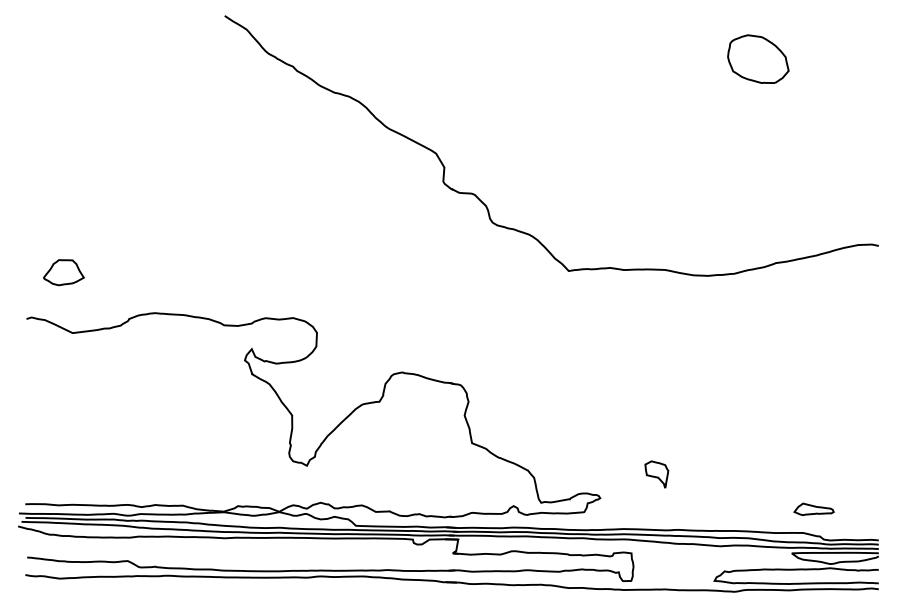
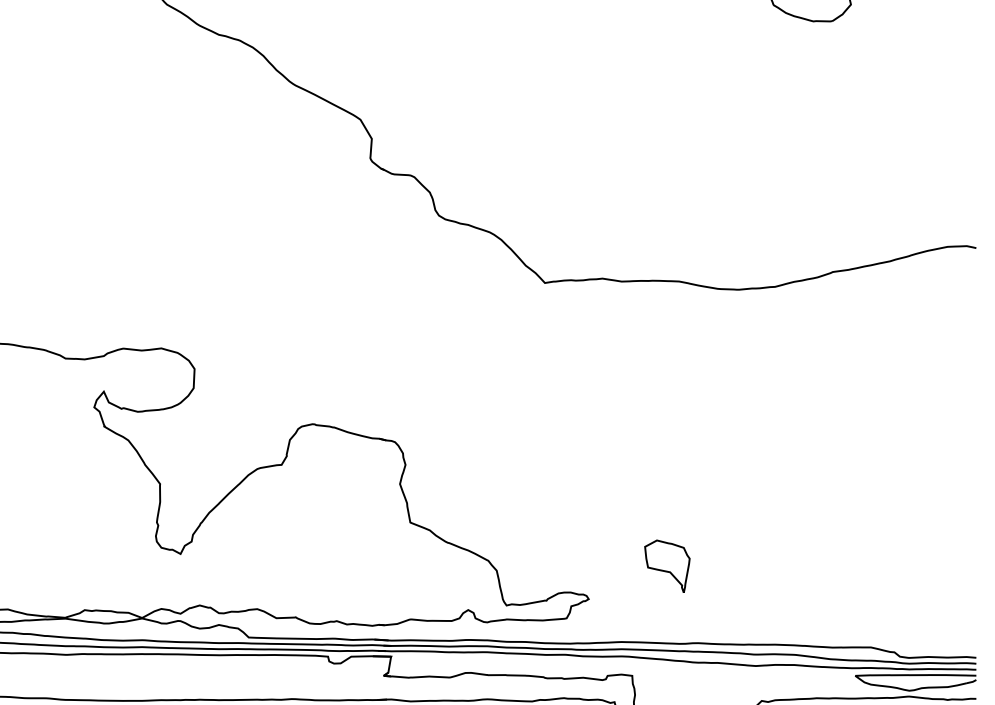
part: (656, 474) -> (667, 566), size x1.4
part: (813, 508) -> (885, 613), removed

